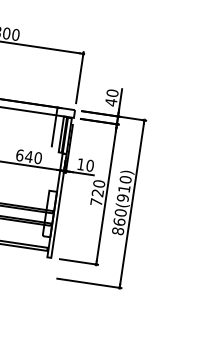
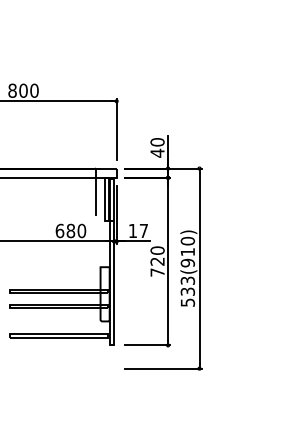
text: (28, 156) -> (70, 230), 640 -> 680
text: (89, 165) -> (143, 230), 10 -> 17
text: (119, 221) -> (187, 291), 860(910) -> 533(910)

